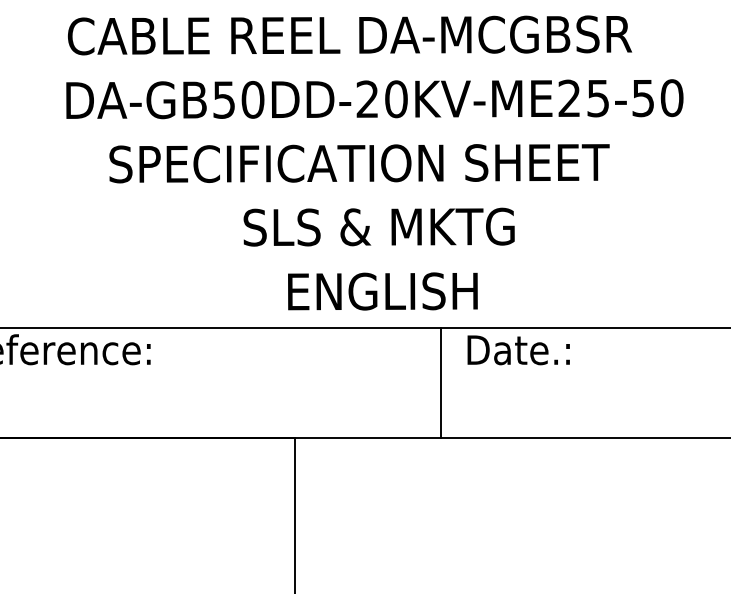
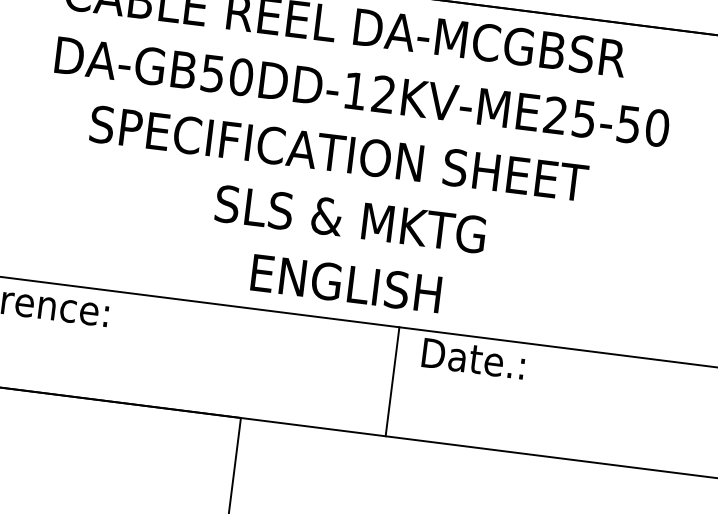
text: (381, 99) -> (368, 92), DA-GB50DD-20KV-ME25-50 -> DA-GB50DD-12KV-ME25-50

